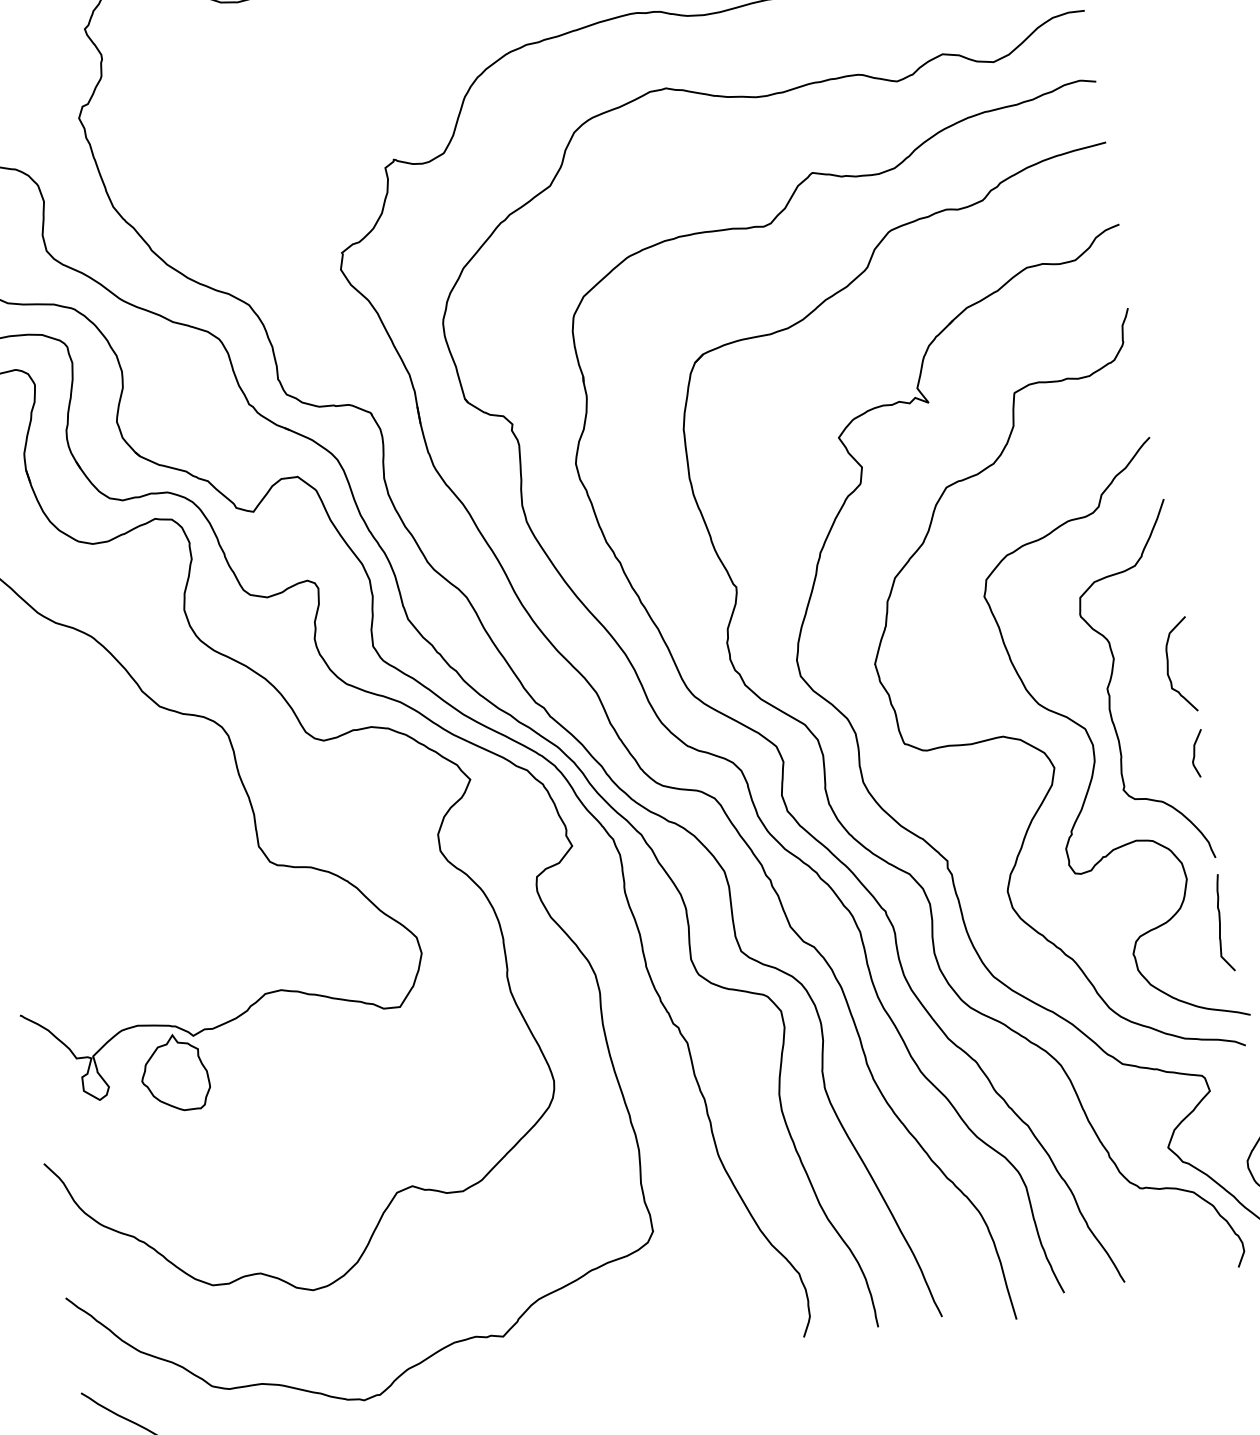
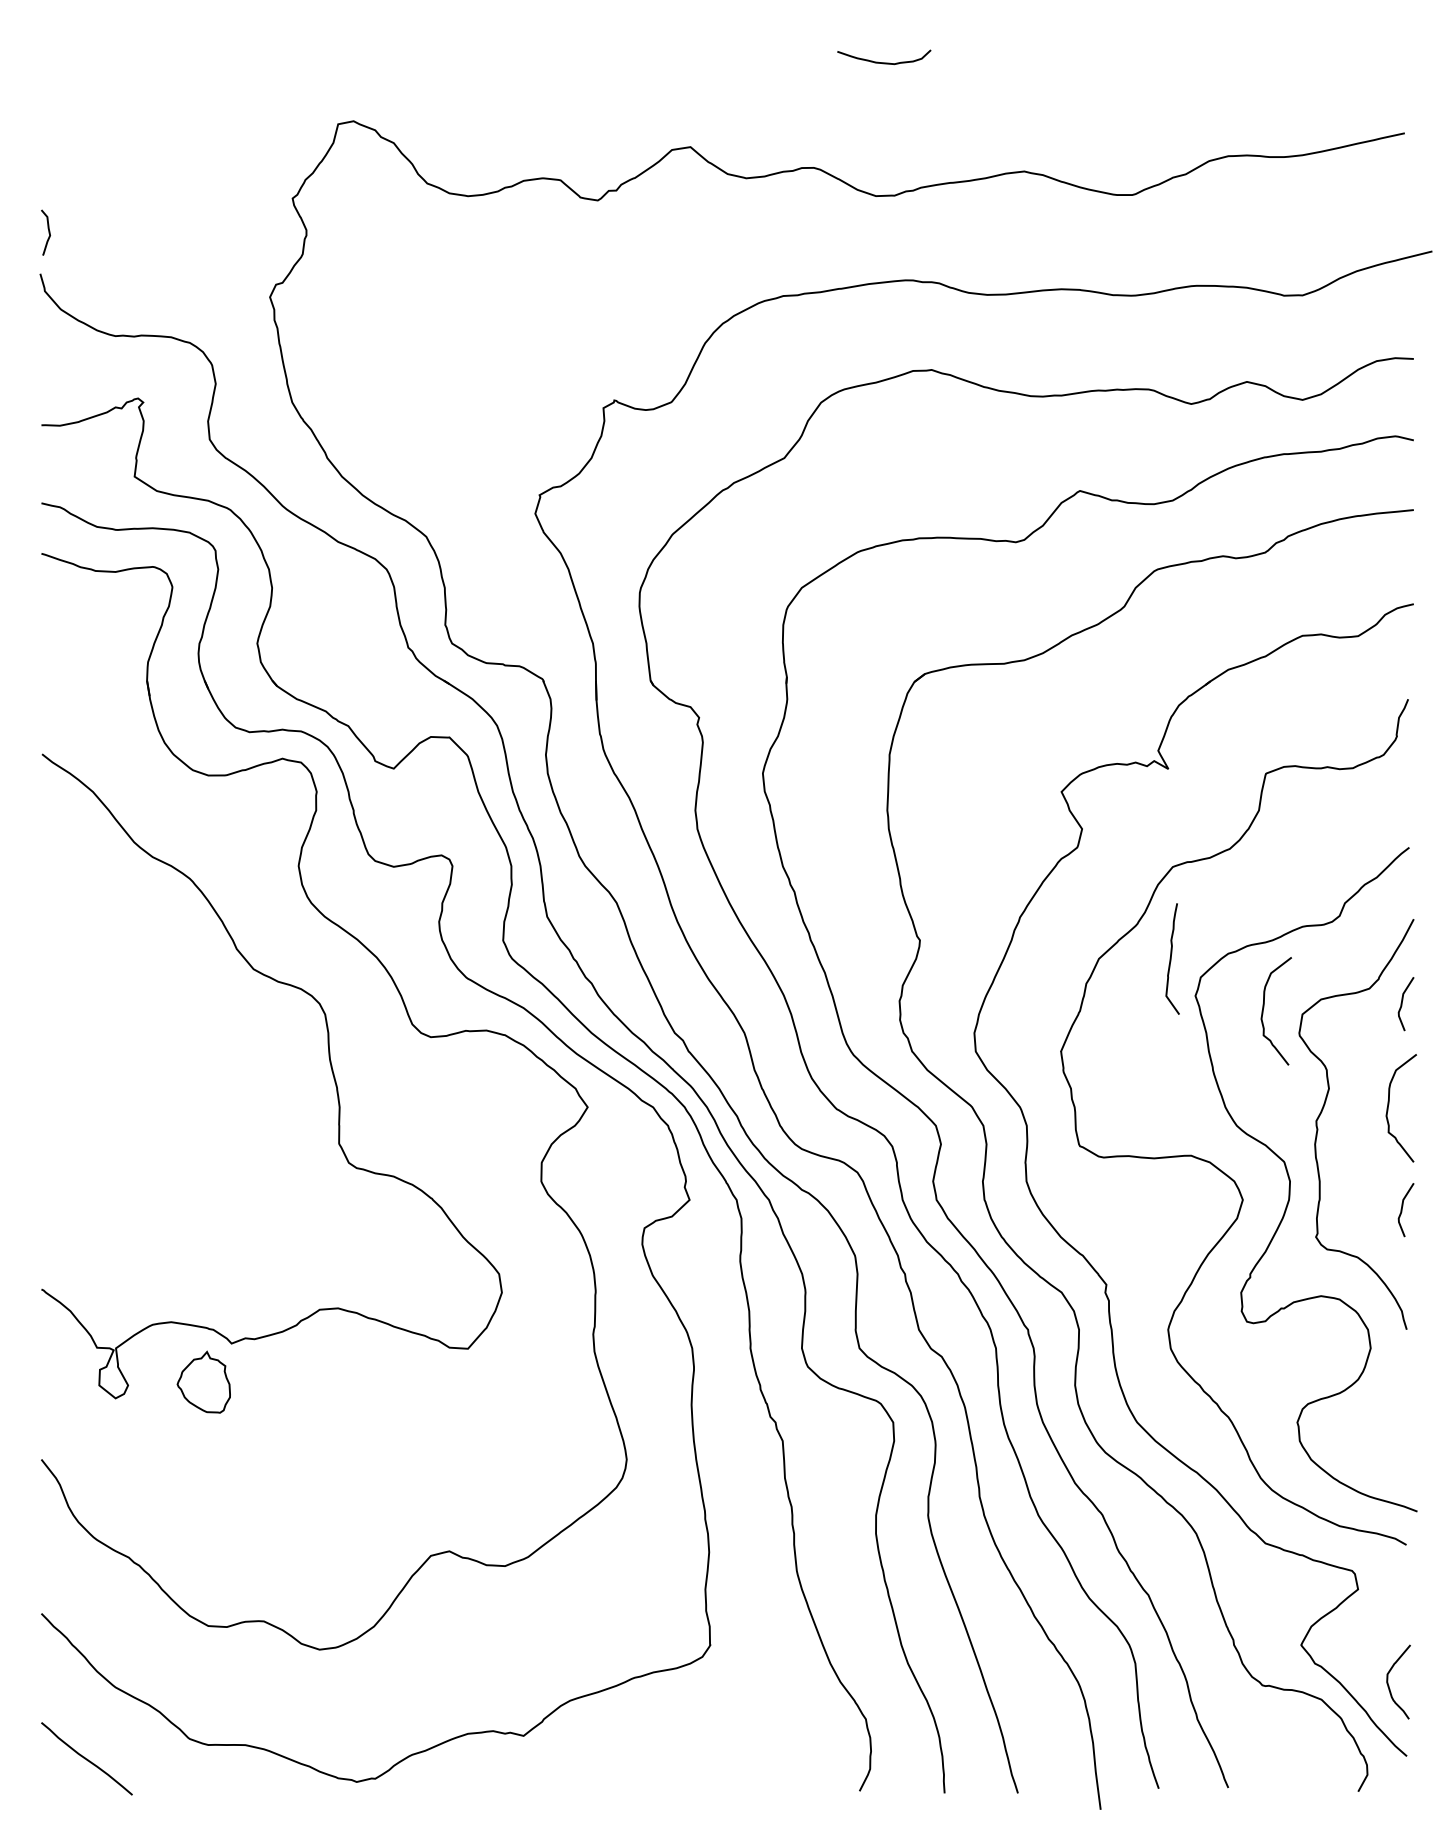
curve: (1166, 575) -> (1402, 1004), added
curve: (1046, 597) -> (1264, 1007), added
curve: (1220, 923) -> (1171, 958), moved
part: (174, 1072) -> (203, 1381), size x0.7

